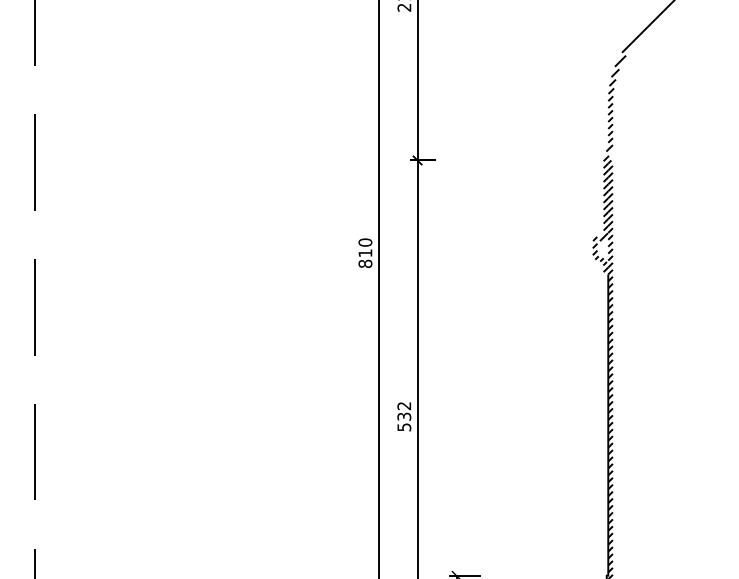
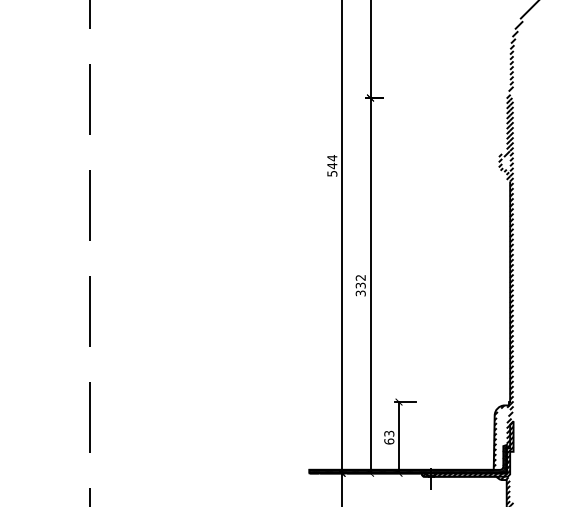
text: (365, 252) -> (332, 165), 810 -> 544
text: (402, 427) -> (359, 293), 532 -> 332

